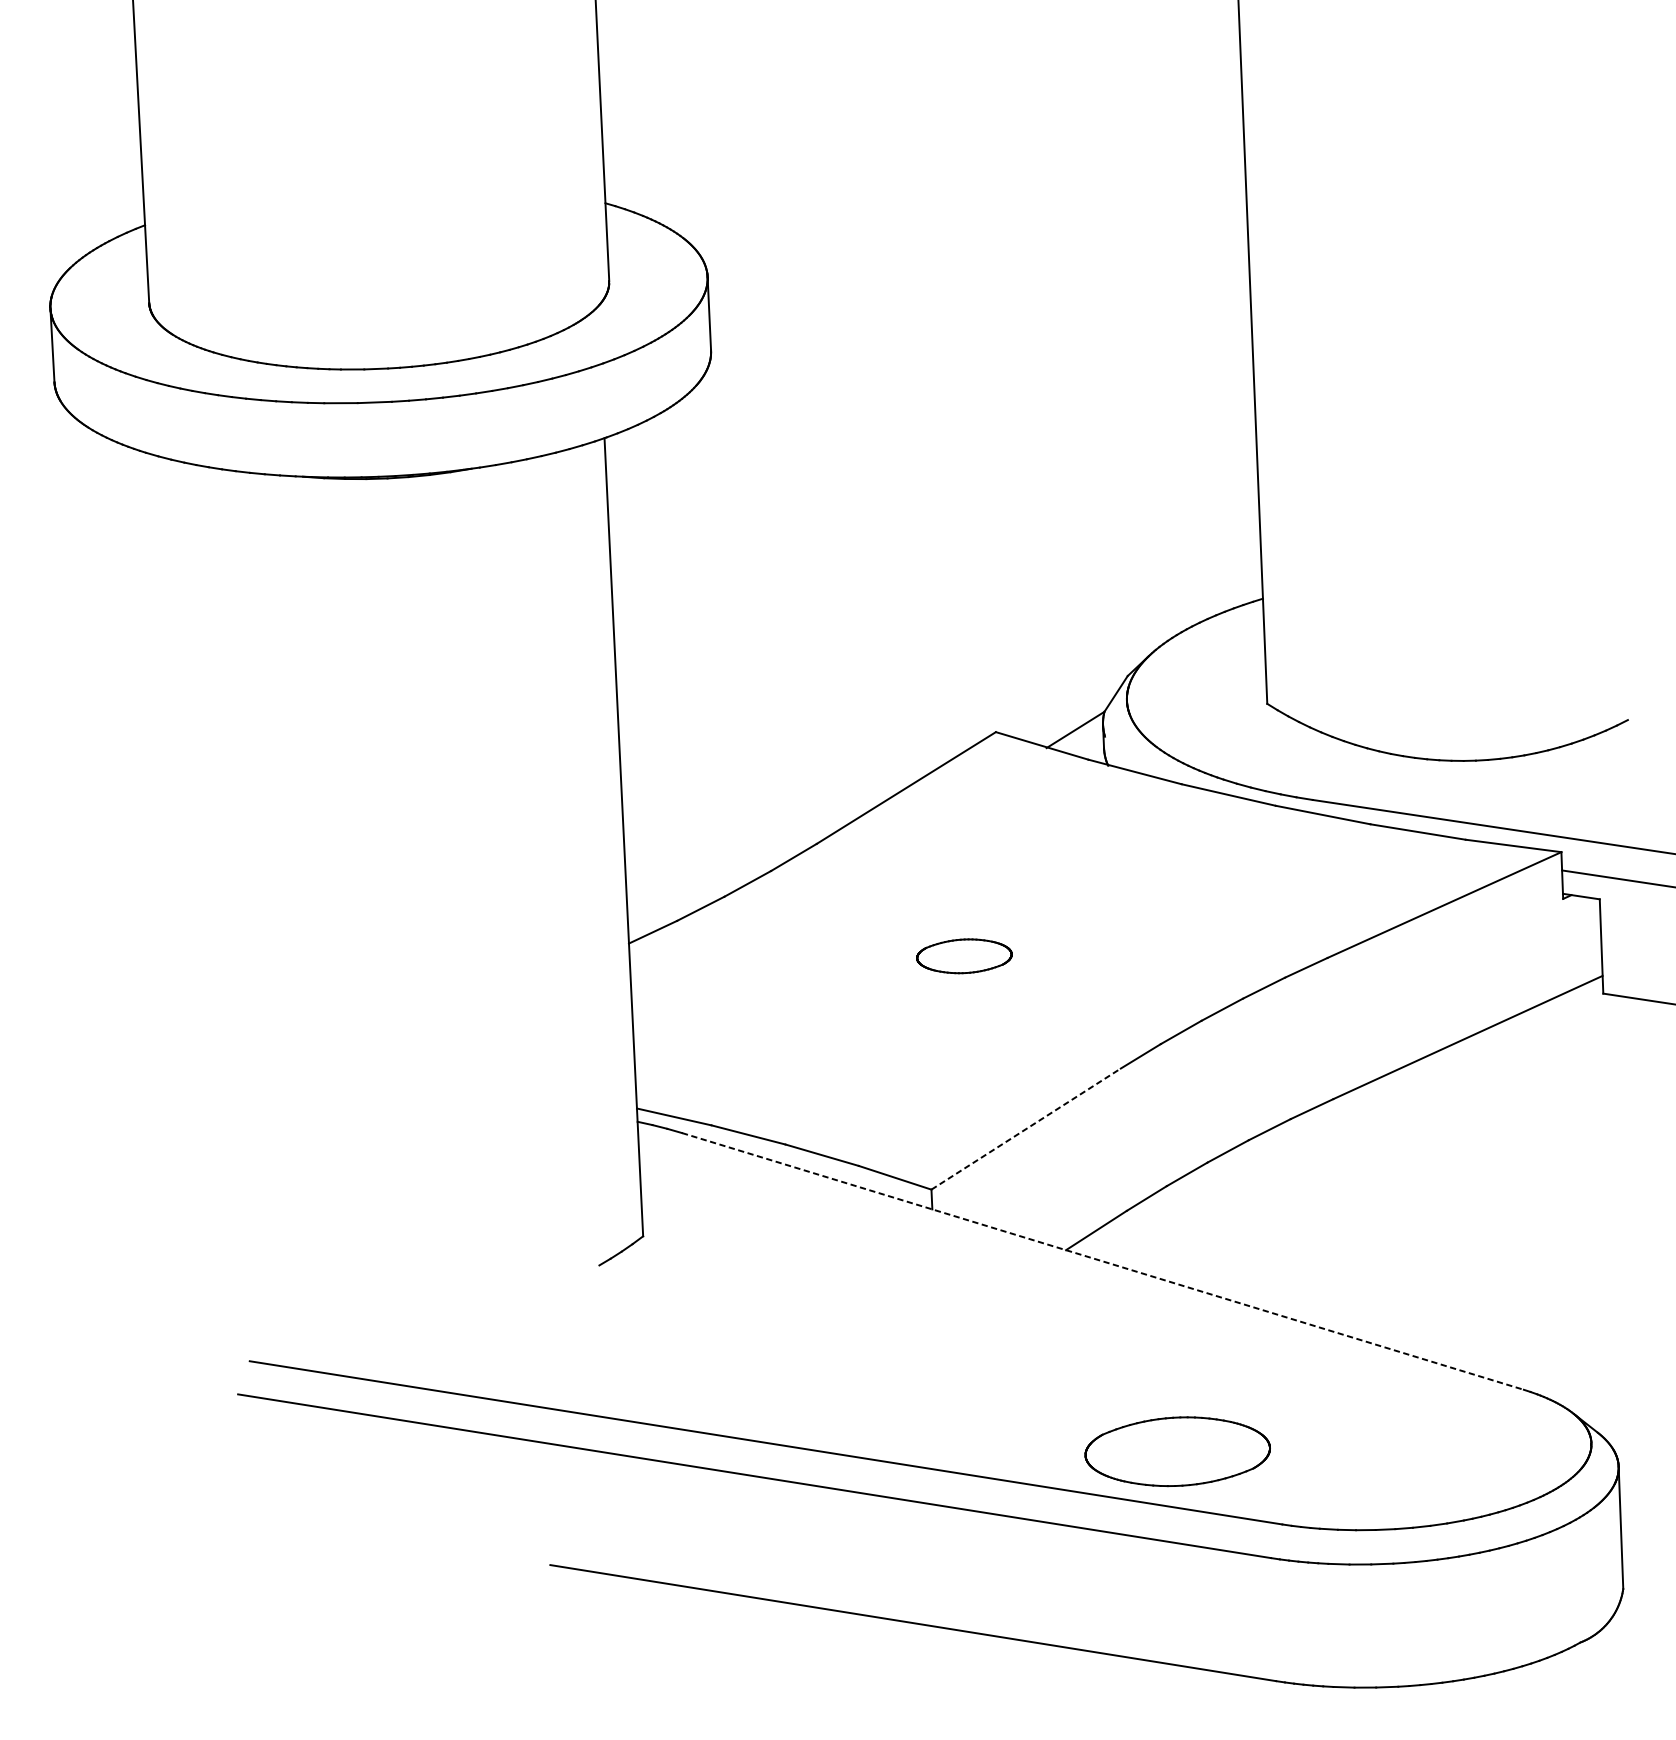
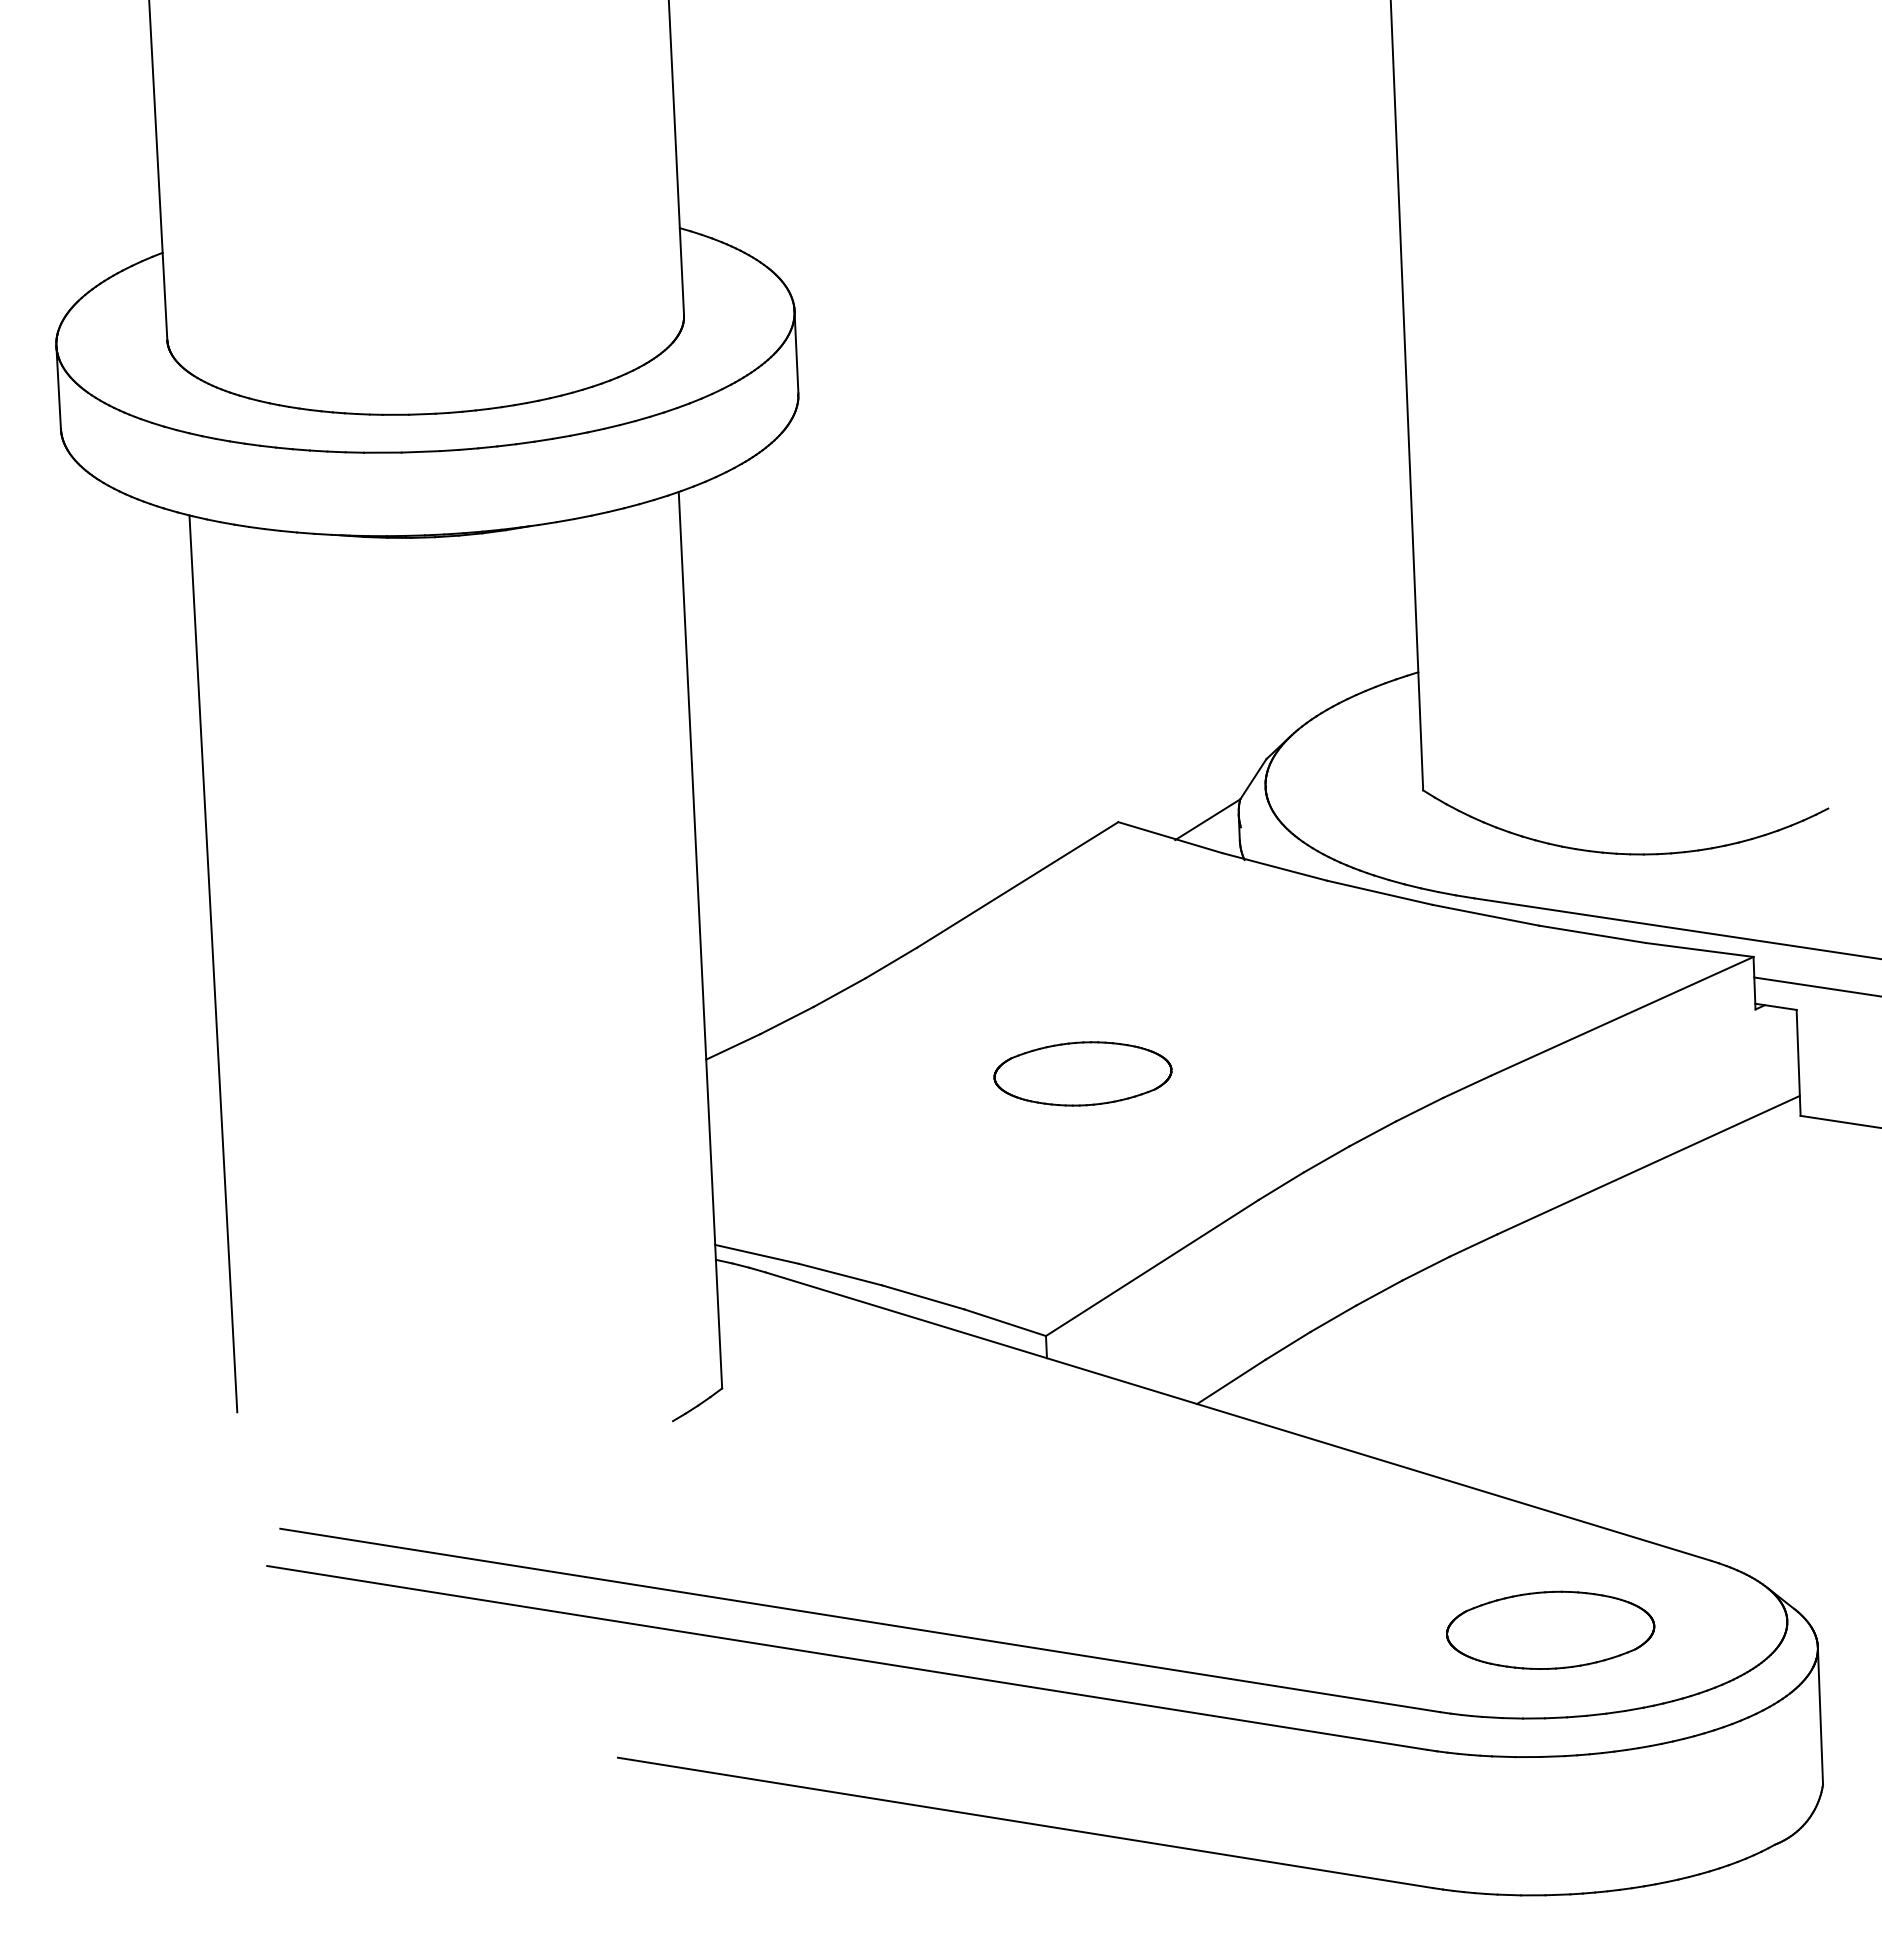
line: (190, 857) -> (213, 963), added
part: (963, 955) -> (1082, 1073), size x1.67
line: (1026, 1128) -> (1152, 1267), dashed -> solid
line: (1103, 1261) -> (1239, 1416), dashed -> solid
part: (1177, 1450) -> (1550, 1629), moved

